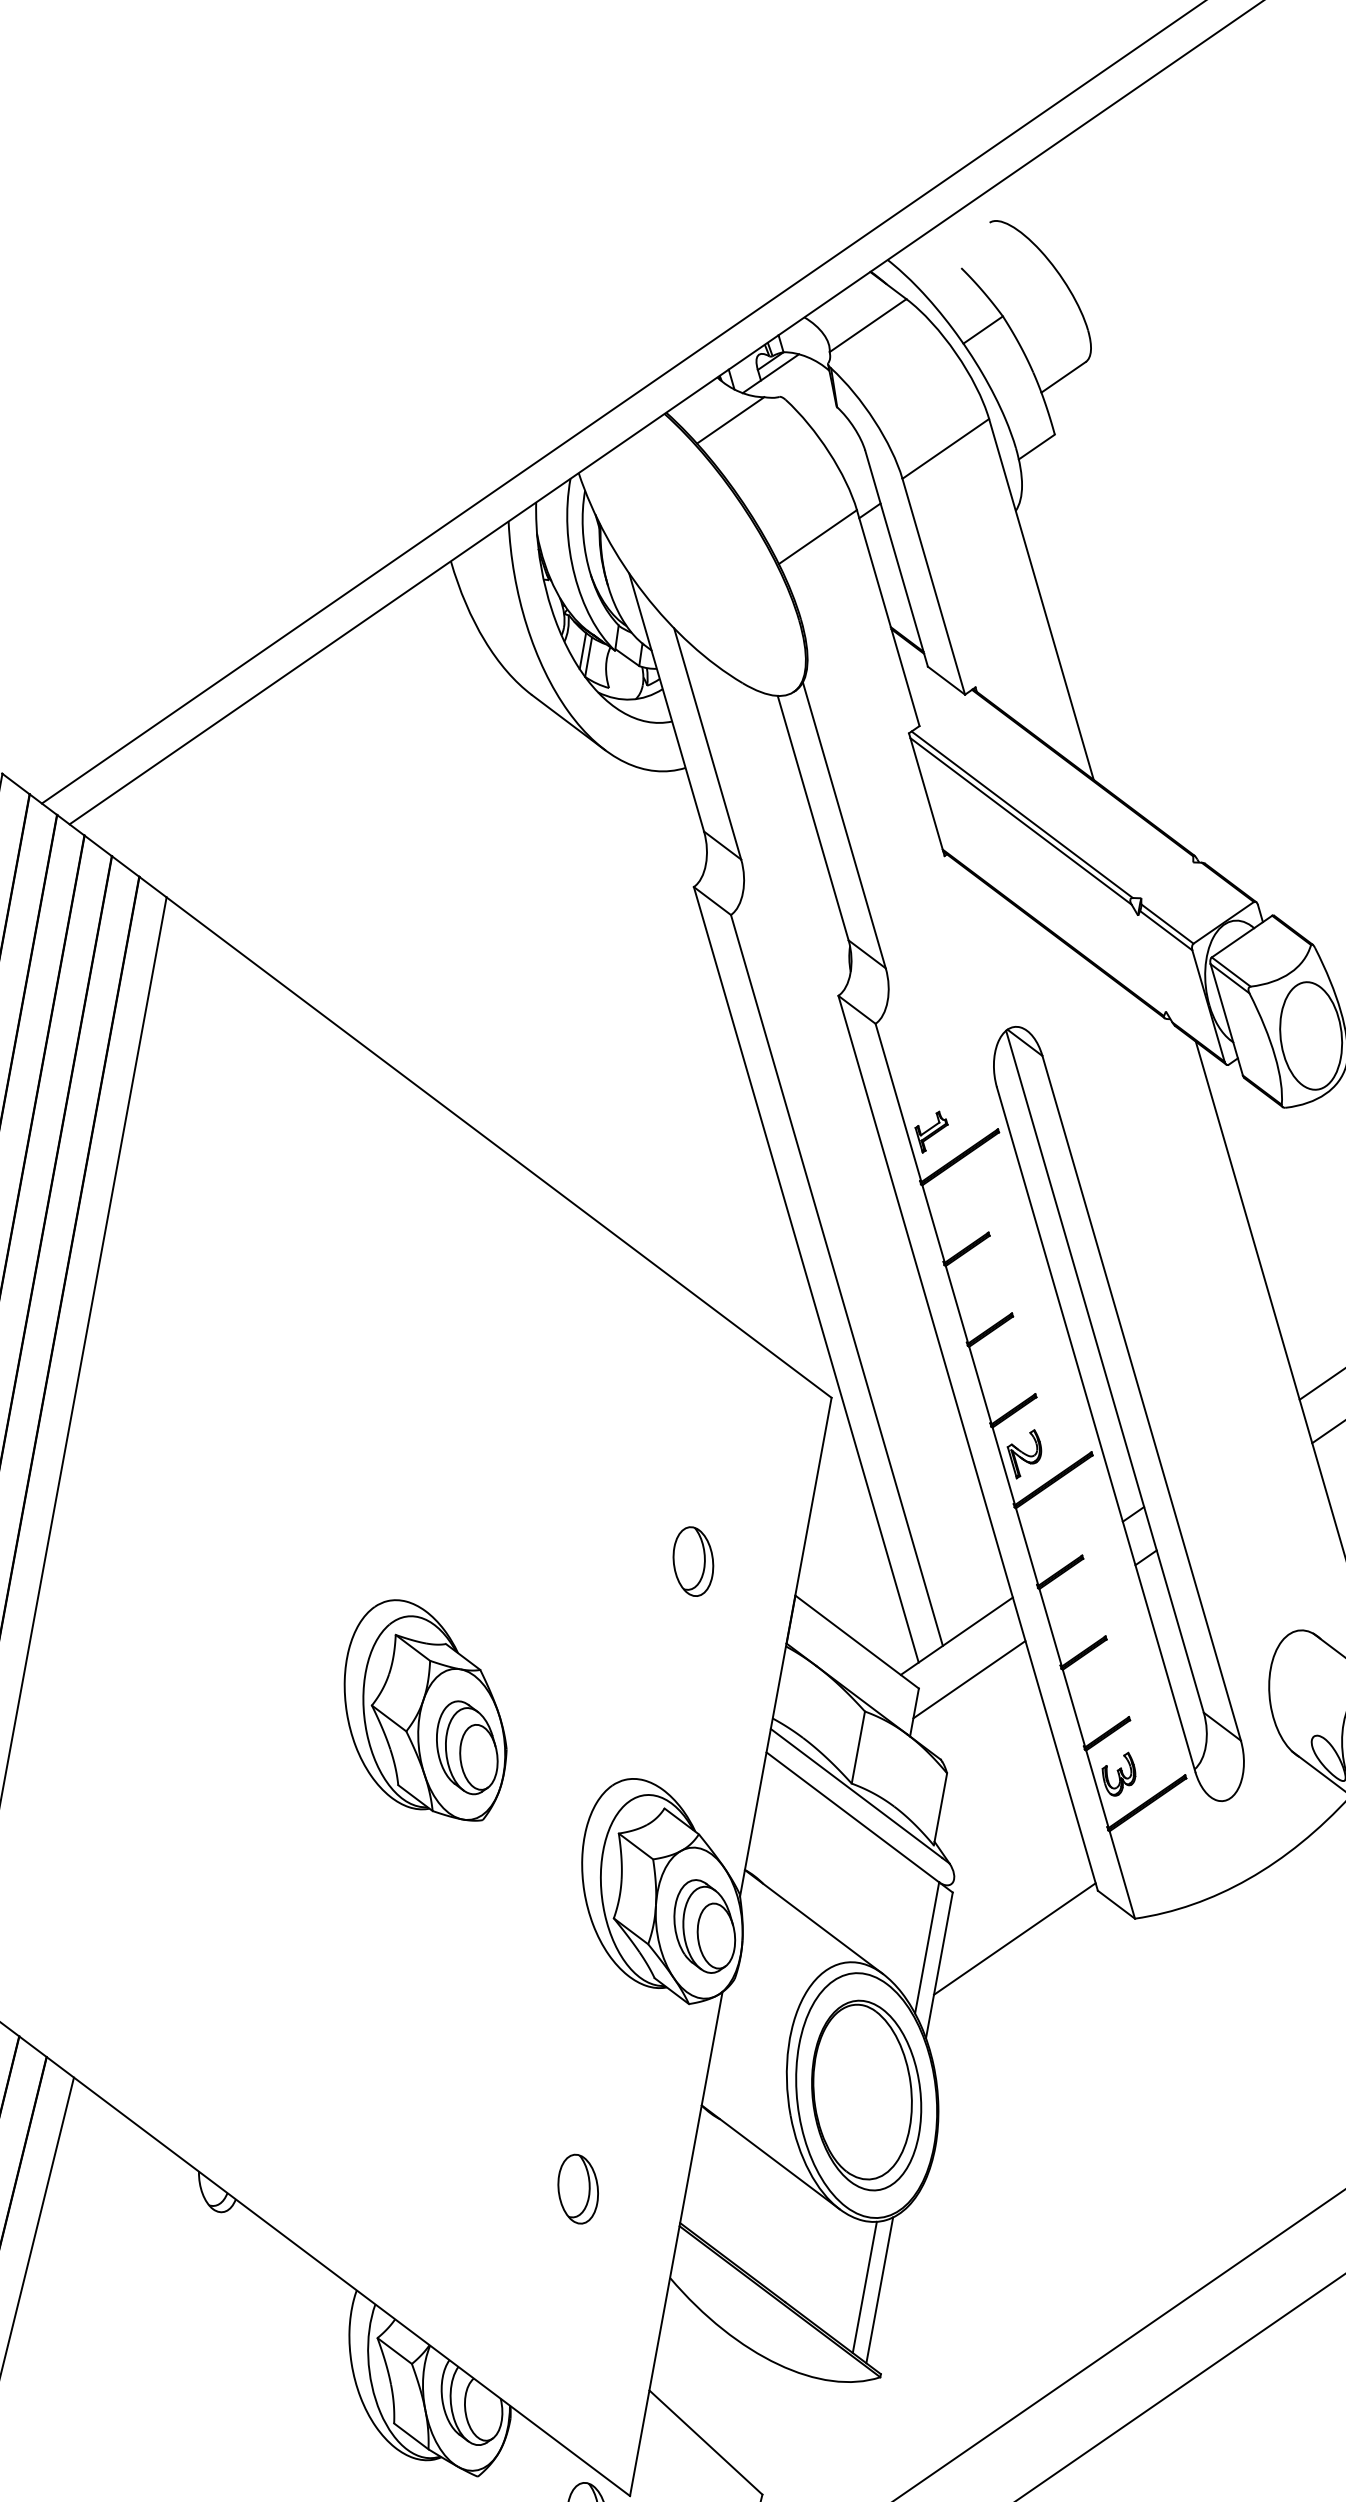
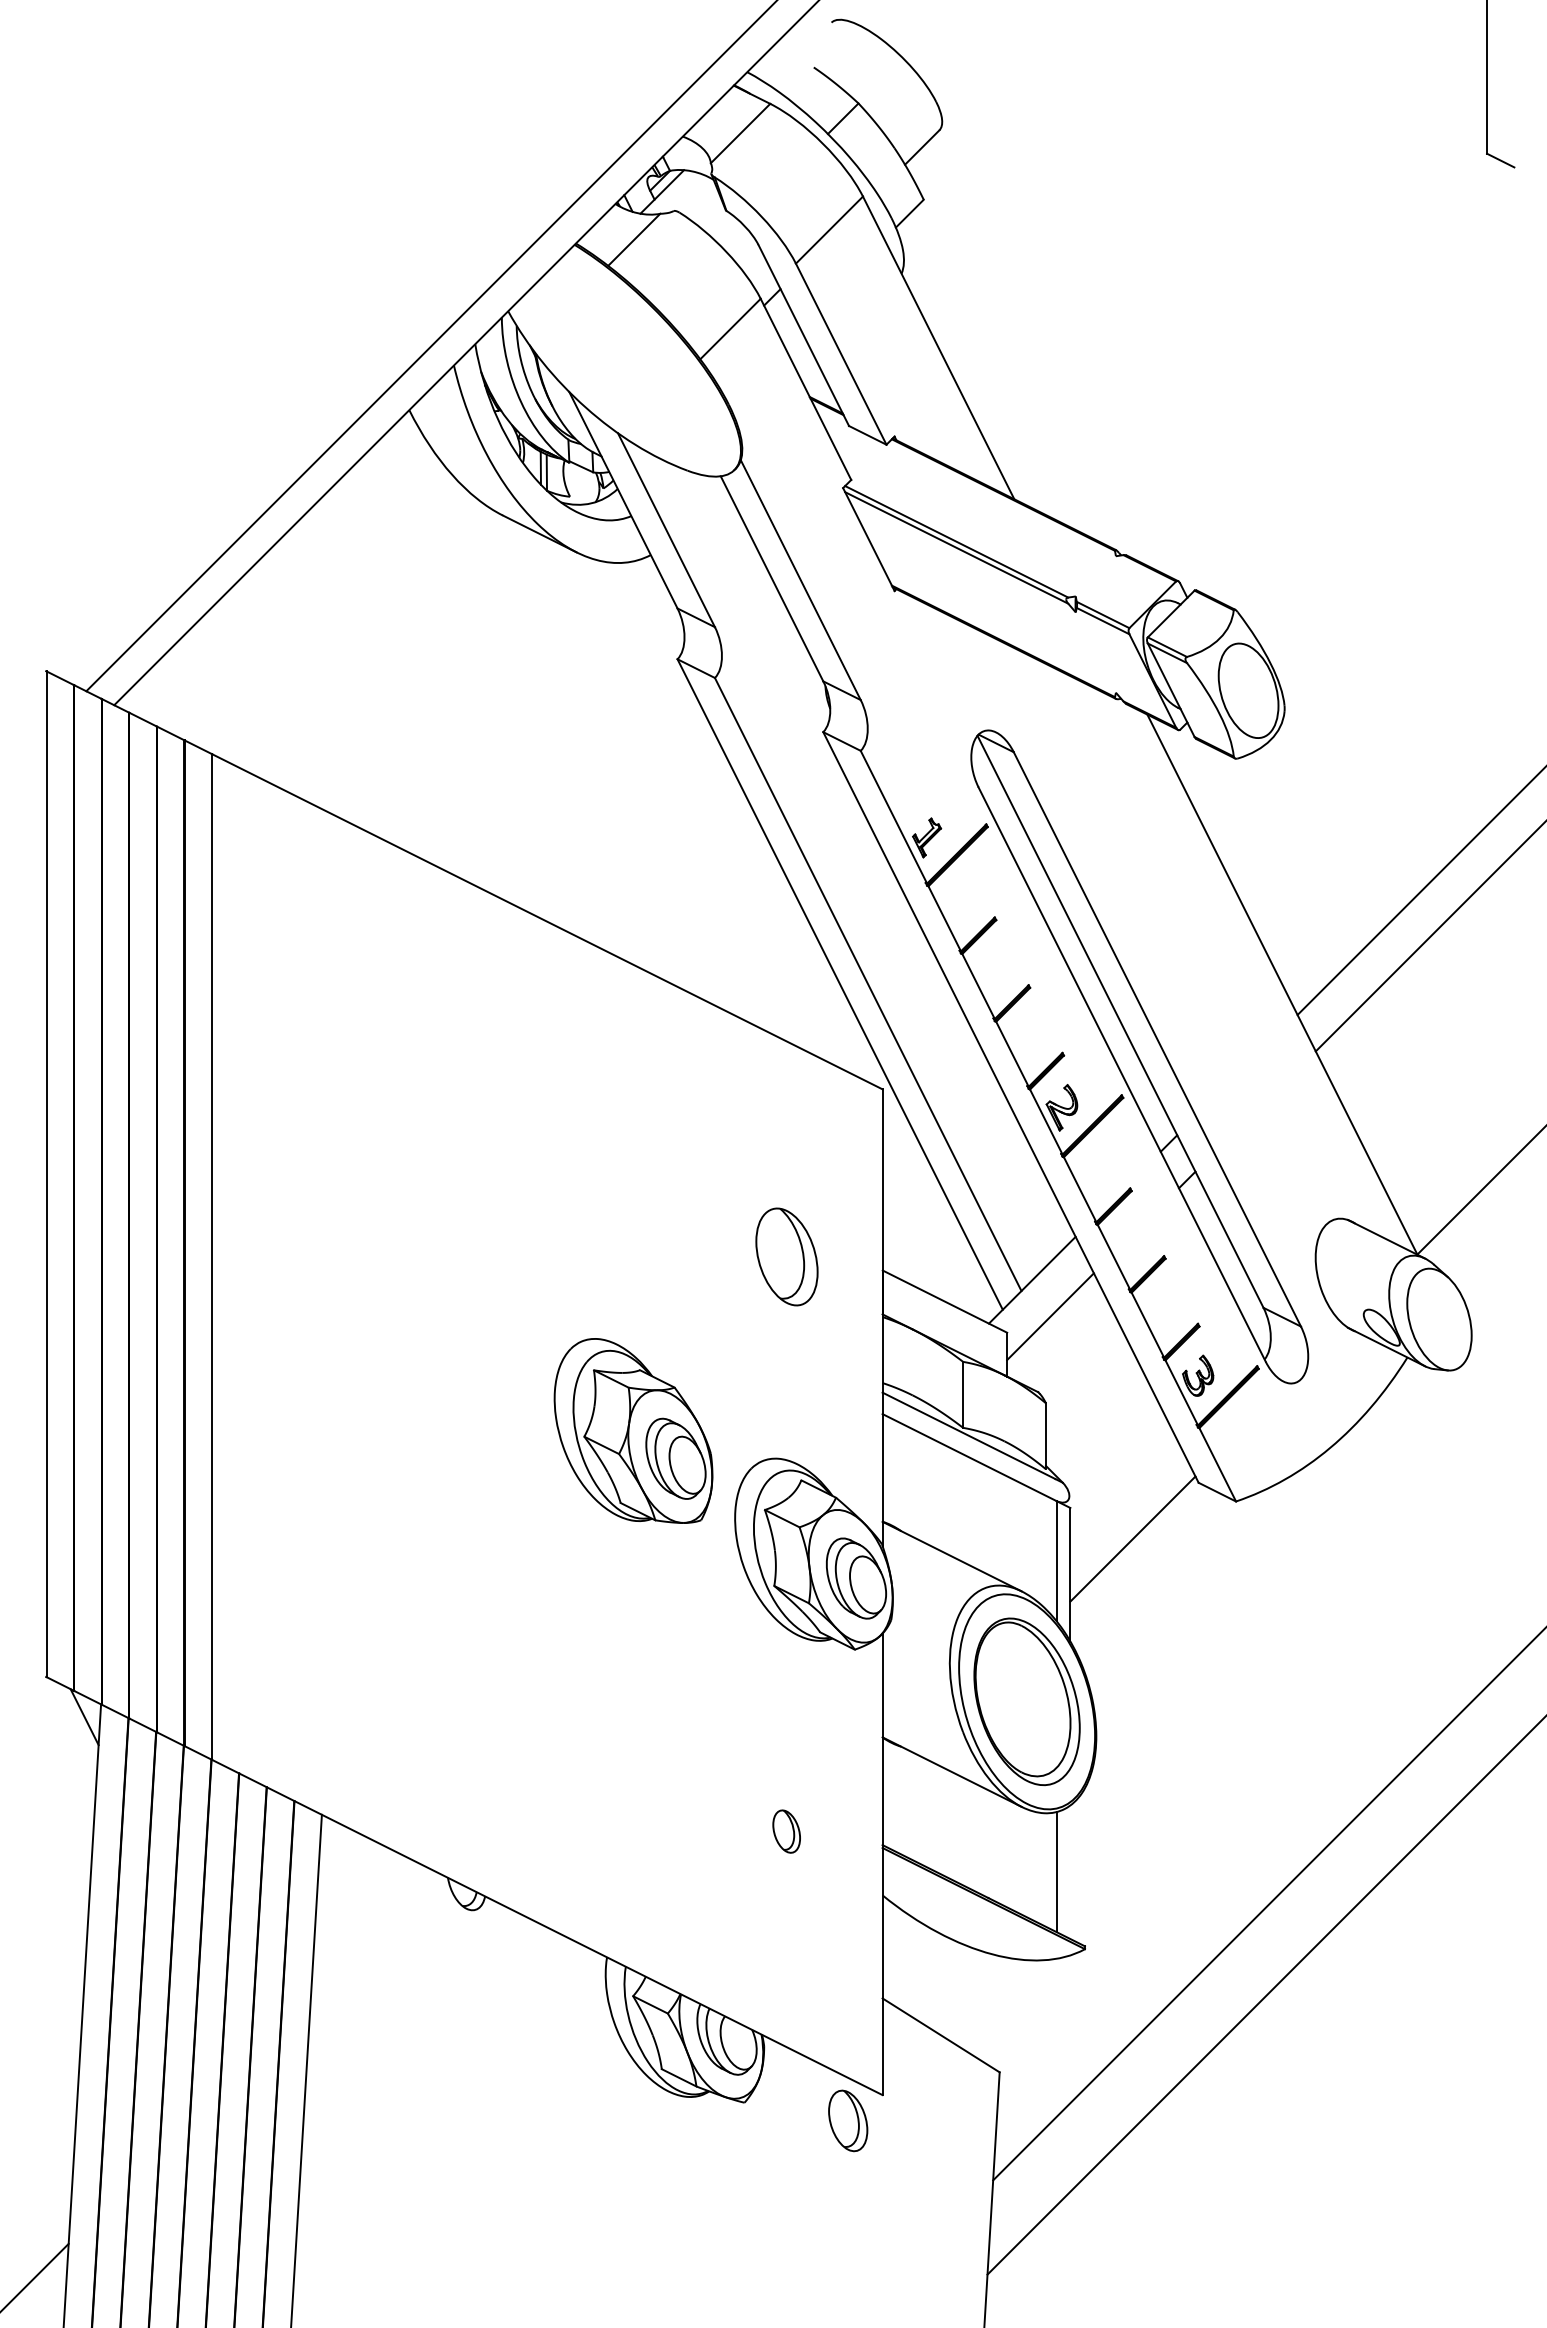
part: (693, 1561) -> (786, 1256), size x1.6
part: (426, 1708) -> (633, 1430), moved
part: (577, 2188) -> (786, 1831), size x0.7
line: (879, 2290) -> (1070, 1872), removed

